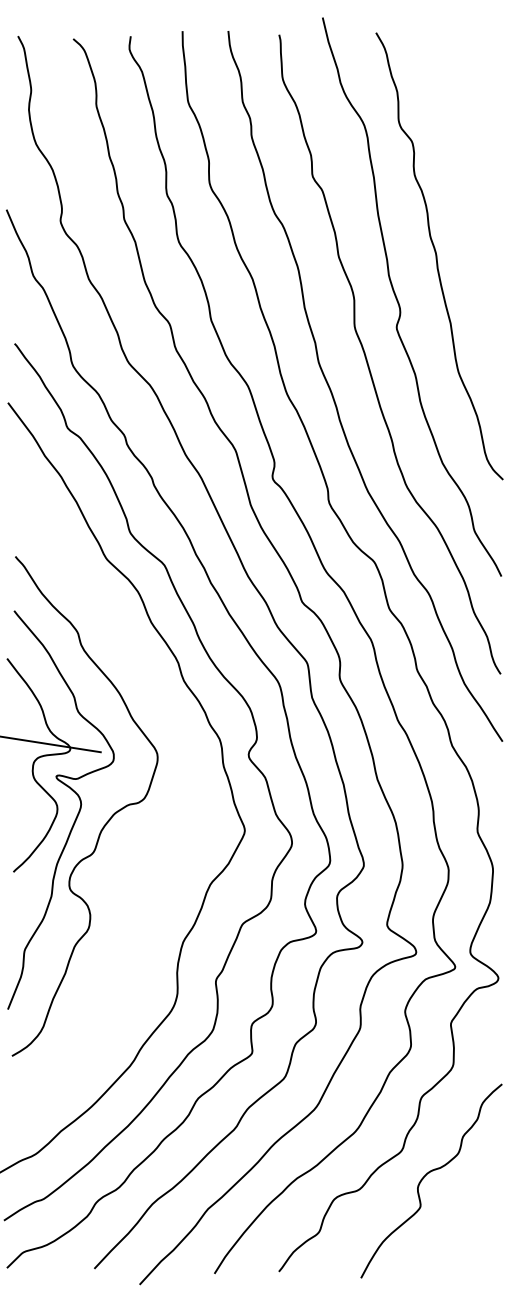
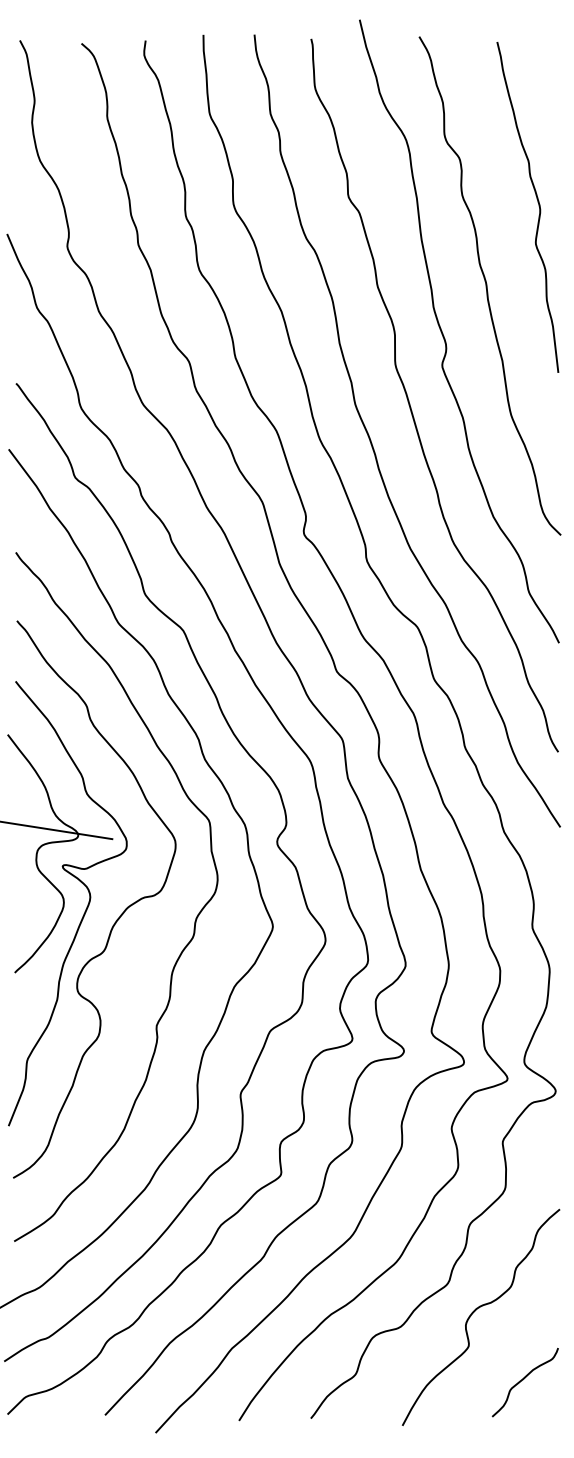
curve: (482, 185) -> (538, 206), added
curve: (174, 826) -> (194, 921), added
curve: (469, 1237) -> (523, 1380), added

